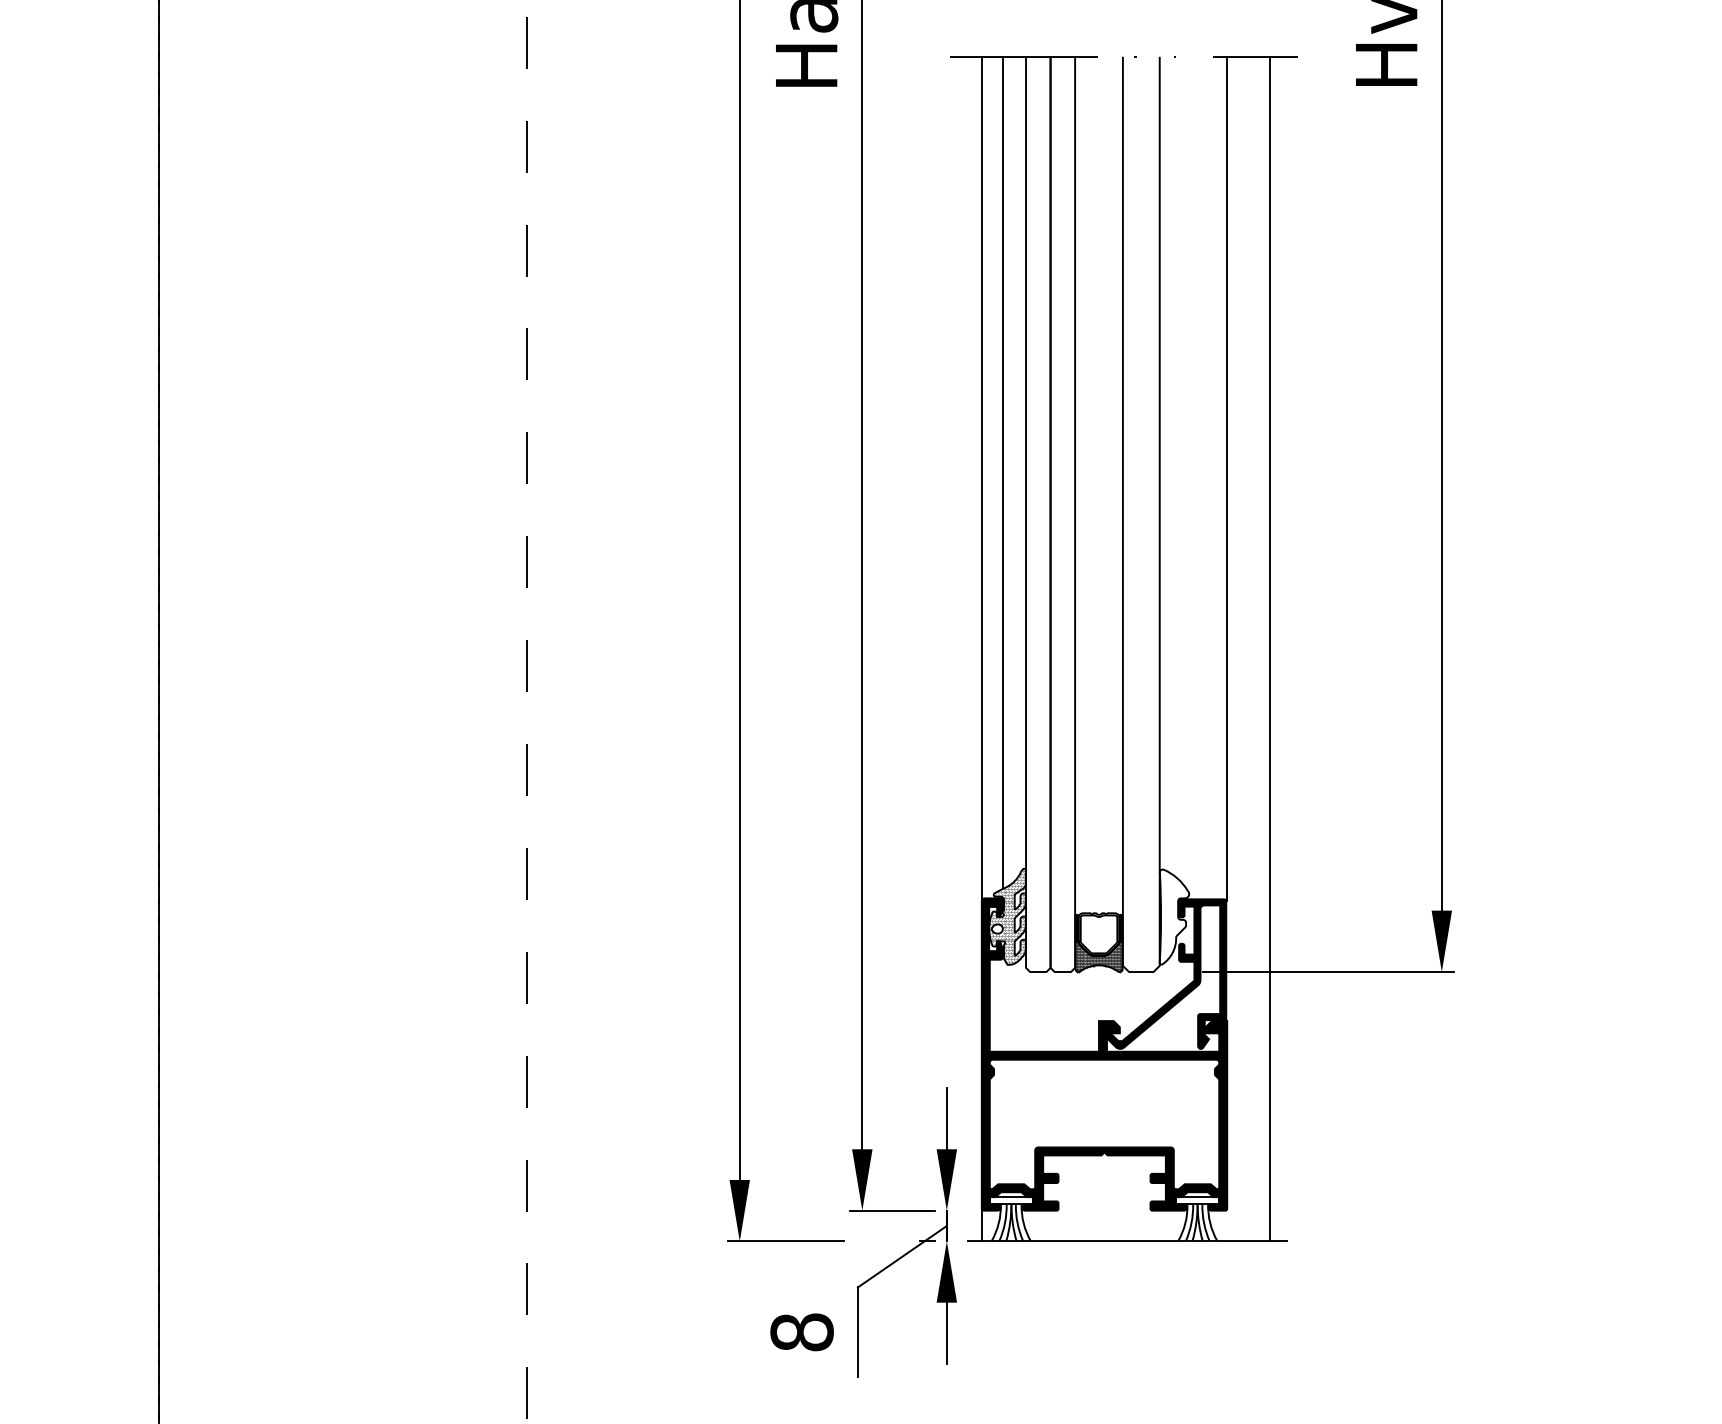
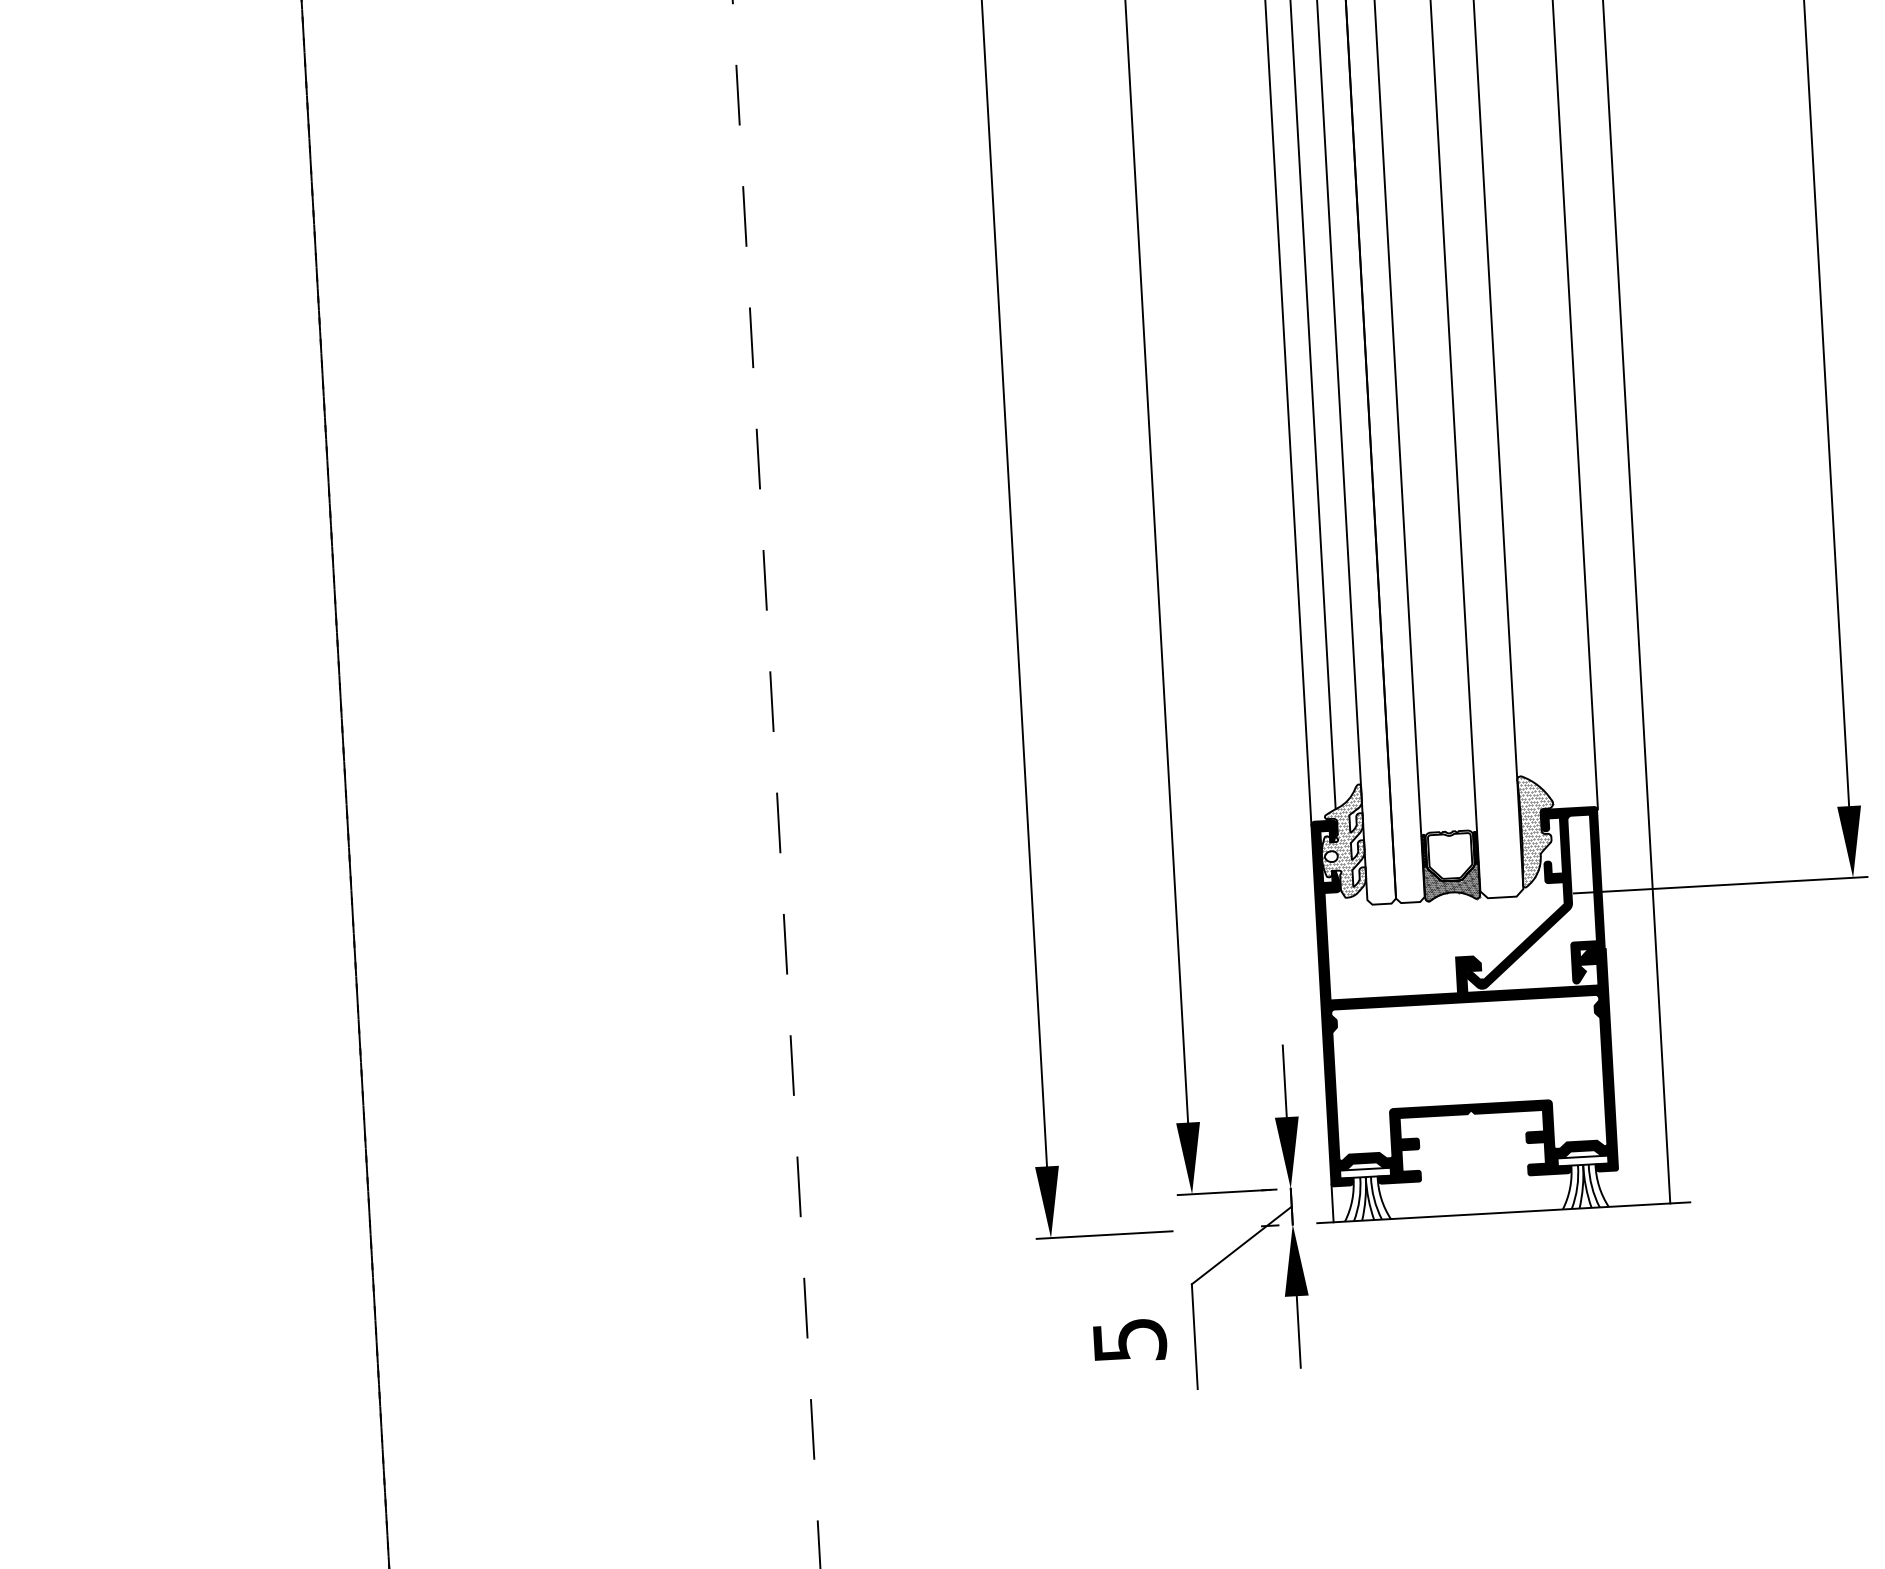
hatch: (1175, 916) -> (1538, 830), added
text: (801, 1332) -> (1129, 1340), 8 -> 5

